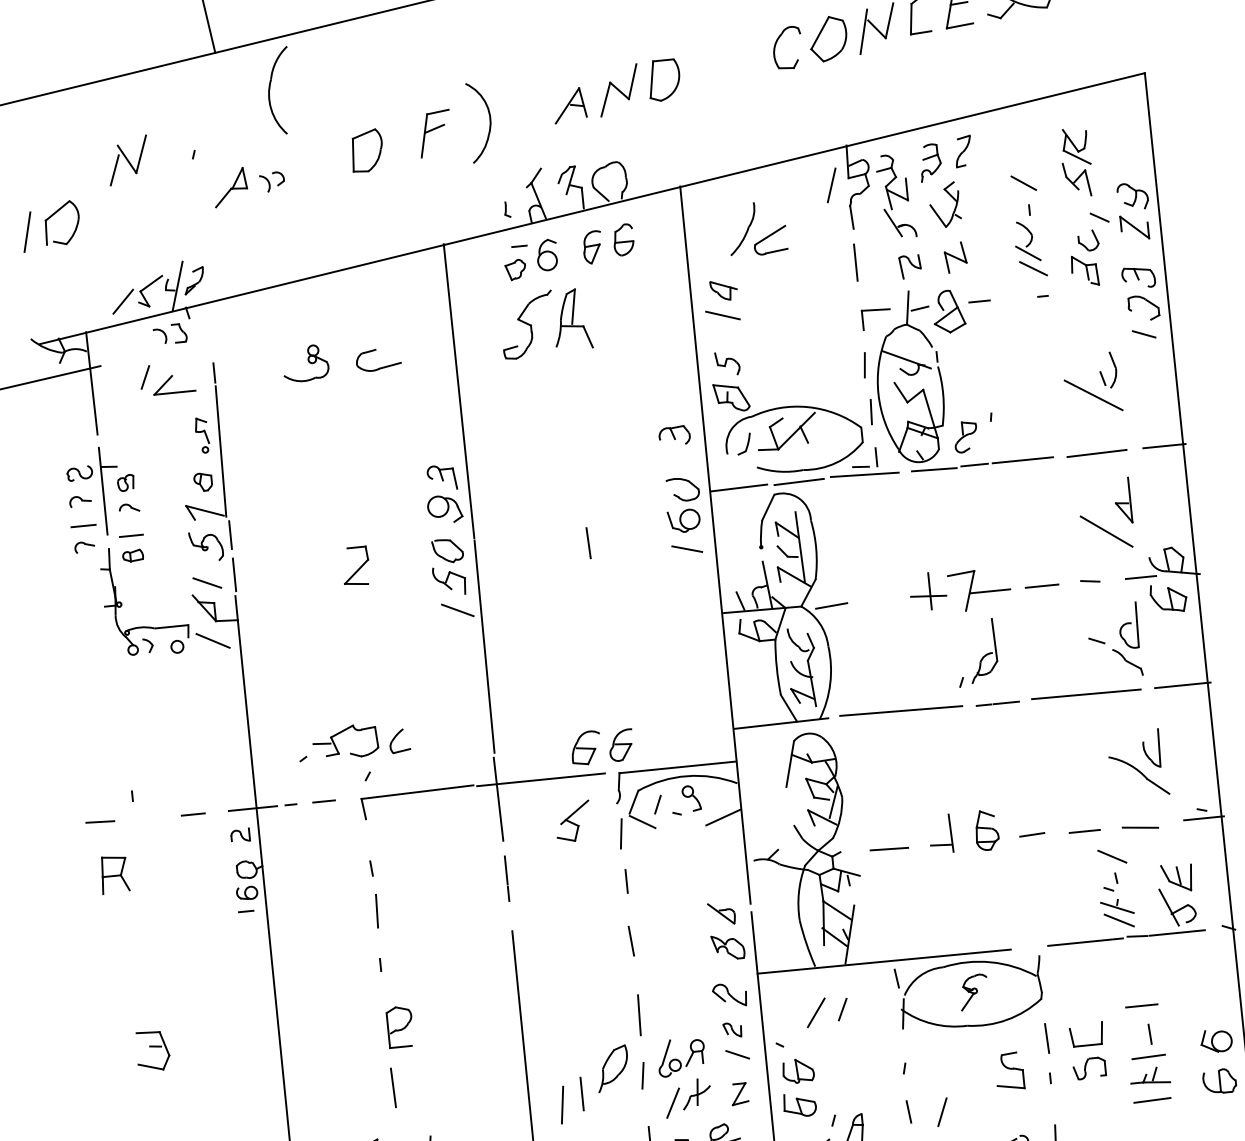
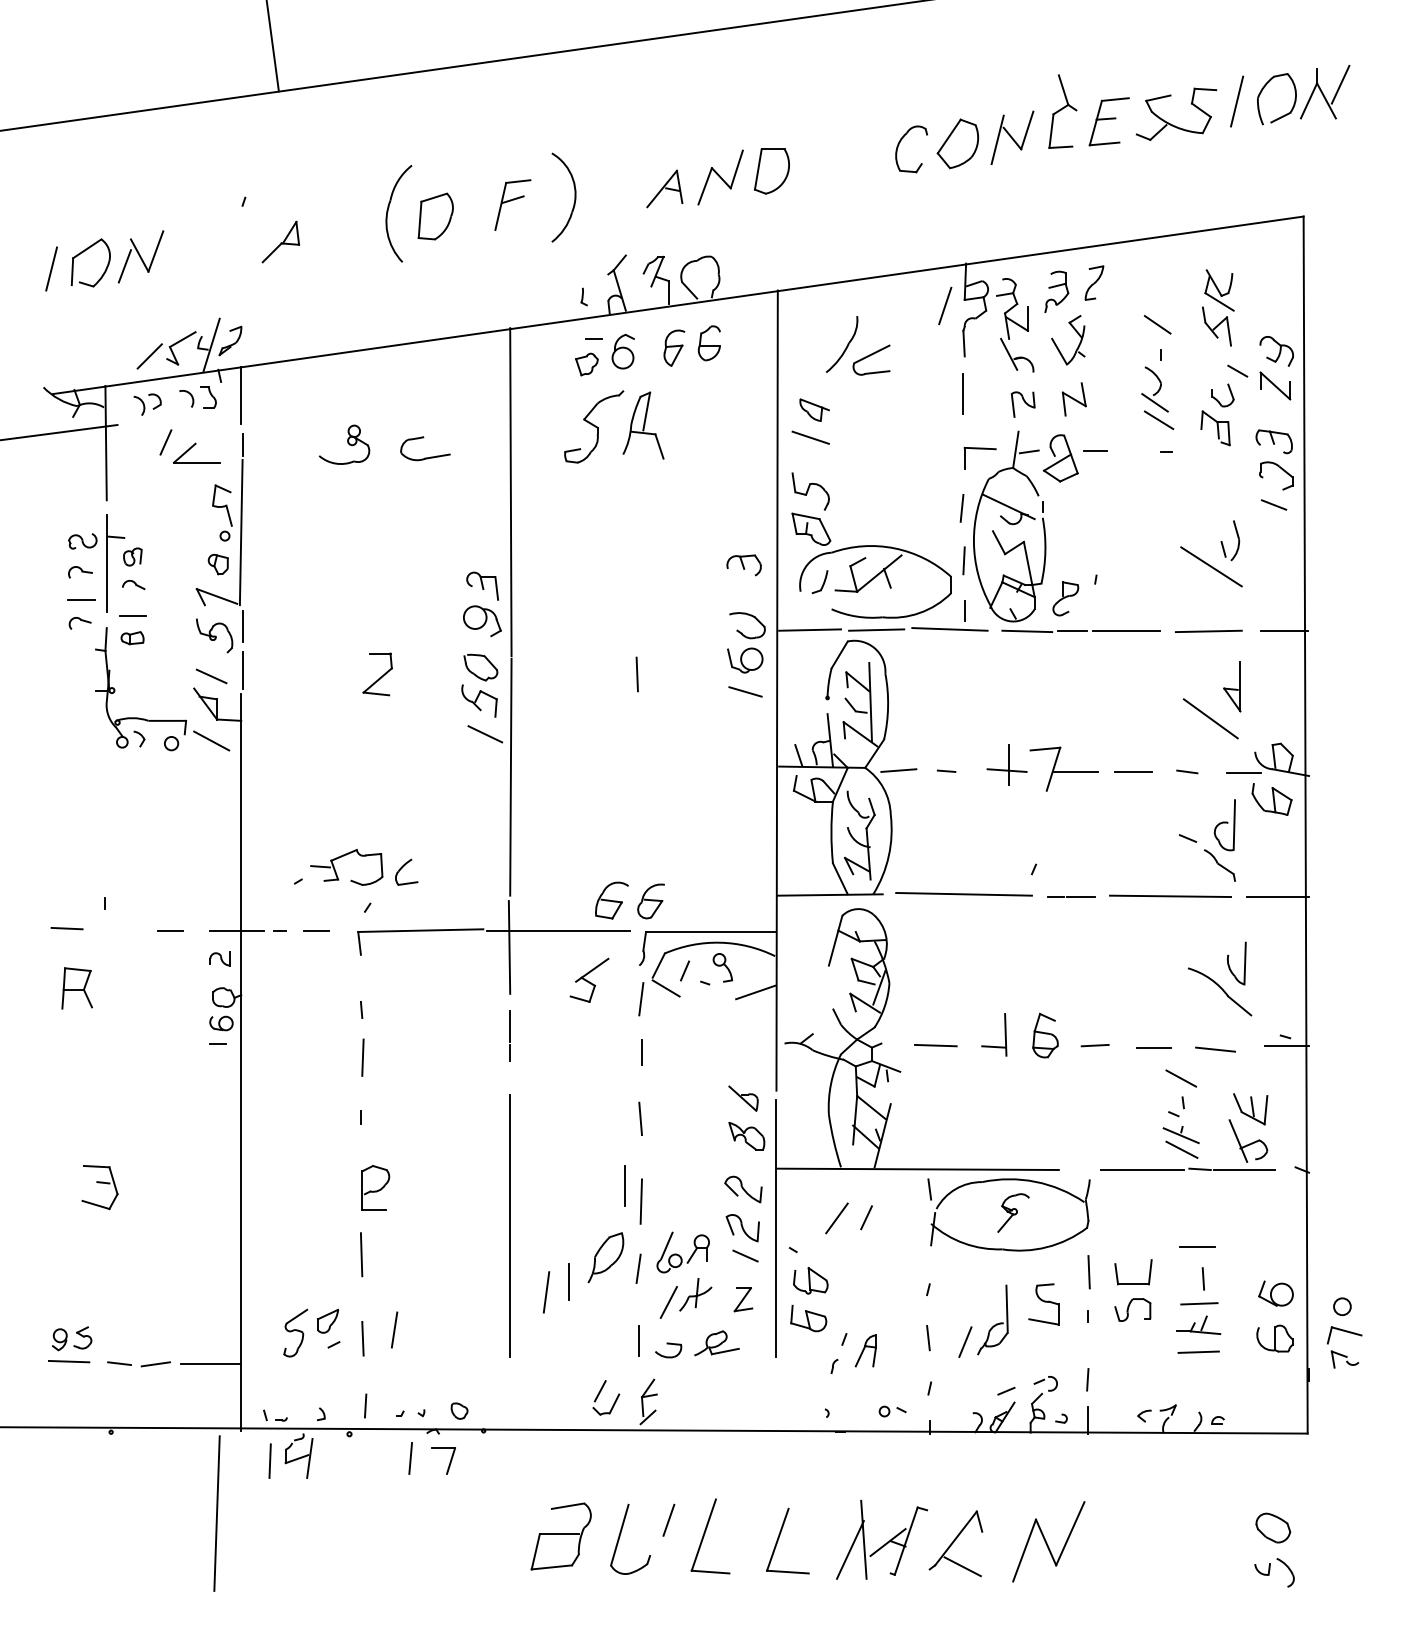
part: (270, 90) -> (388, 212), moved
part: (127, 160) -> (140, 256), moved
part: (272, 181) -> (147, 404), moved
line: (208, 328) -> (241, 395), added
part: (727, 363) -> (810, 491), size x1.43
part: (202, 435) -> (222, 512), size x1.43
line: (860, 466) -> (946, 770), moved
part: (982, 650) -> (992, 1319), moved
line: (622, 1002) -> (624, 1185), added
part: (732, 1030) -> (742, 1228), size x1.67

